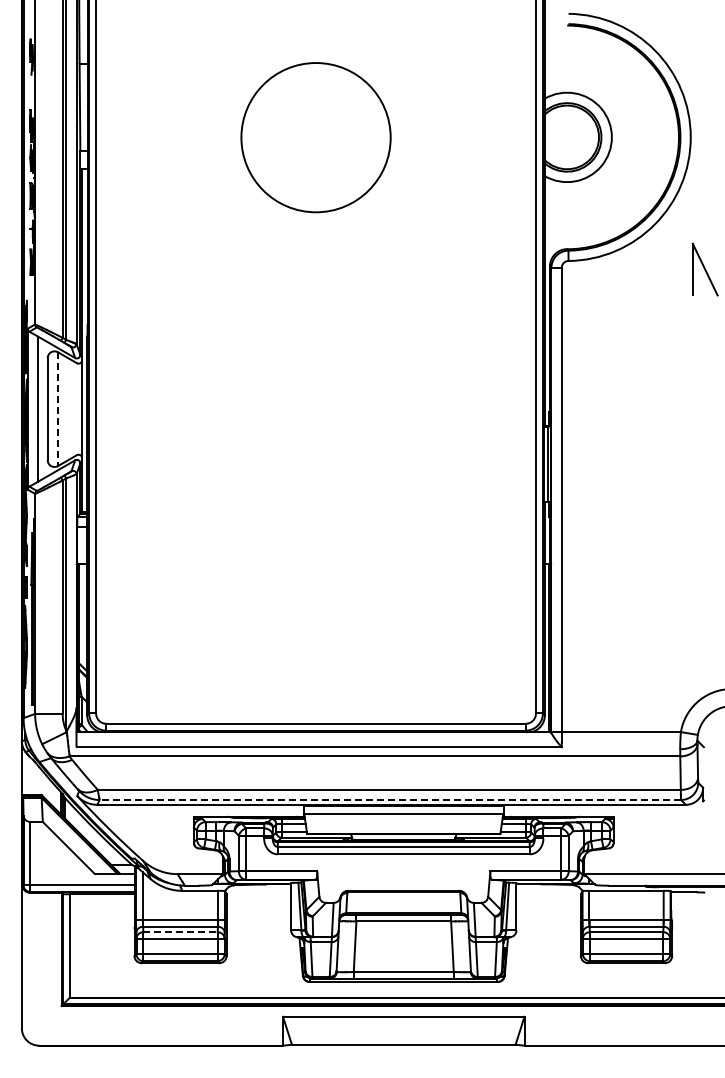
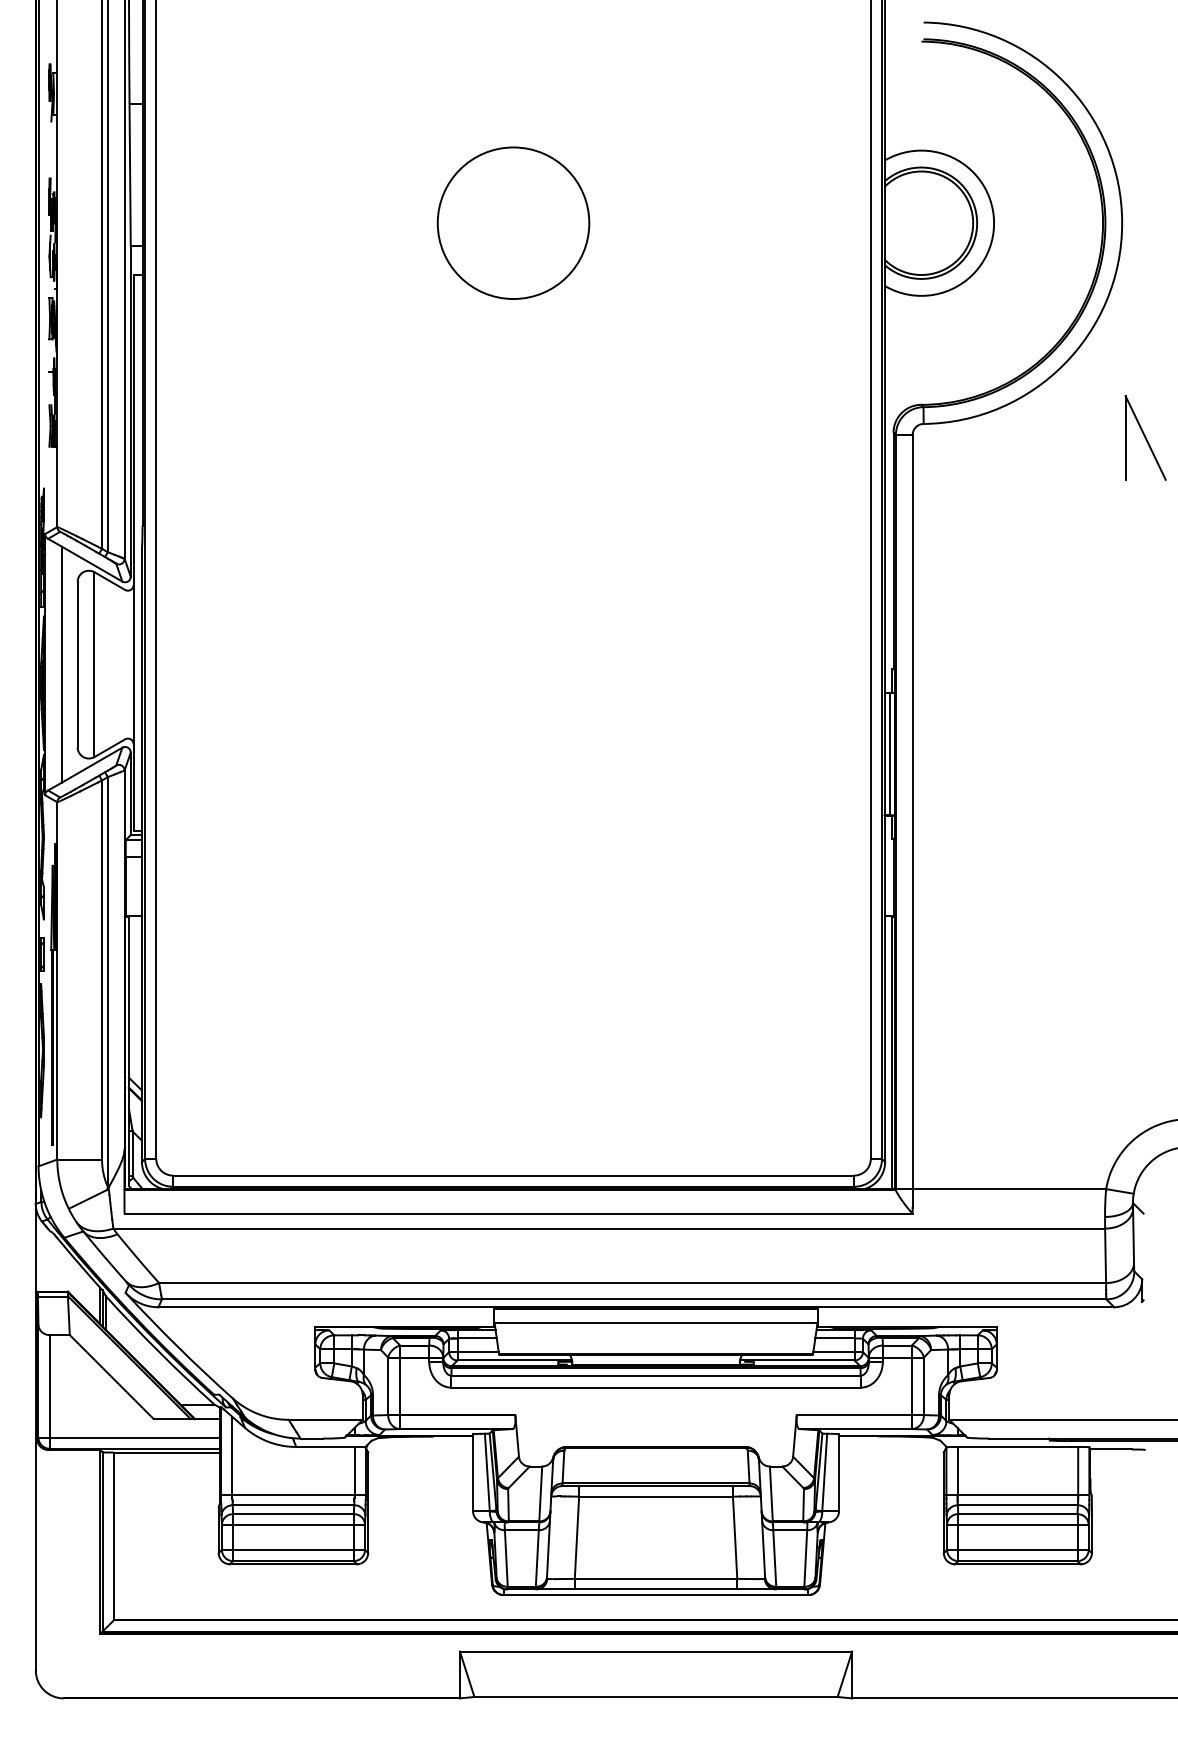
circle: (315, 136) -> (512, 221), size x0.62
line: (58, 409) -> (95, 665), dashed -> solid
line: (390, 800) -> (634, 1300), dashed -> solid
line: (181, 932) -> (295, 1514), dashed -> solid

